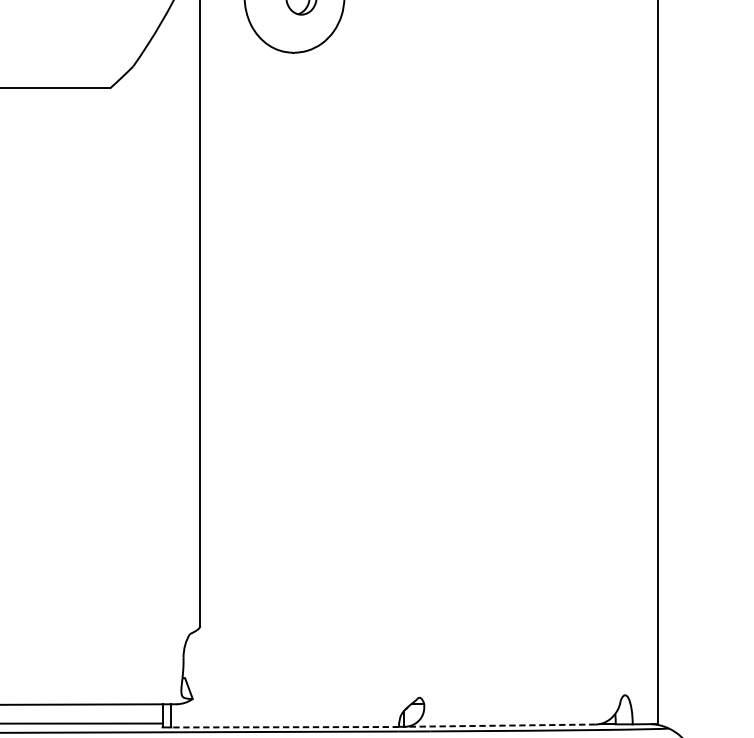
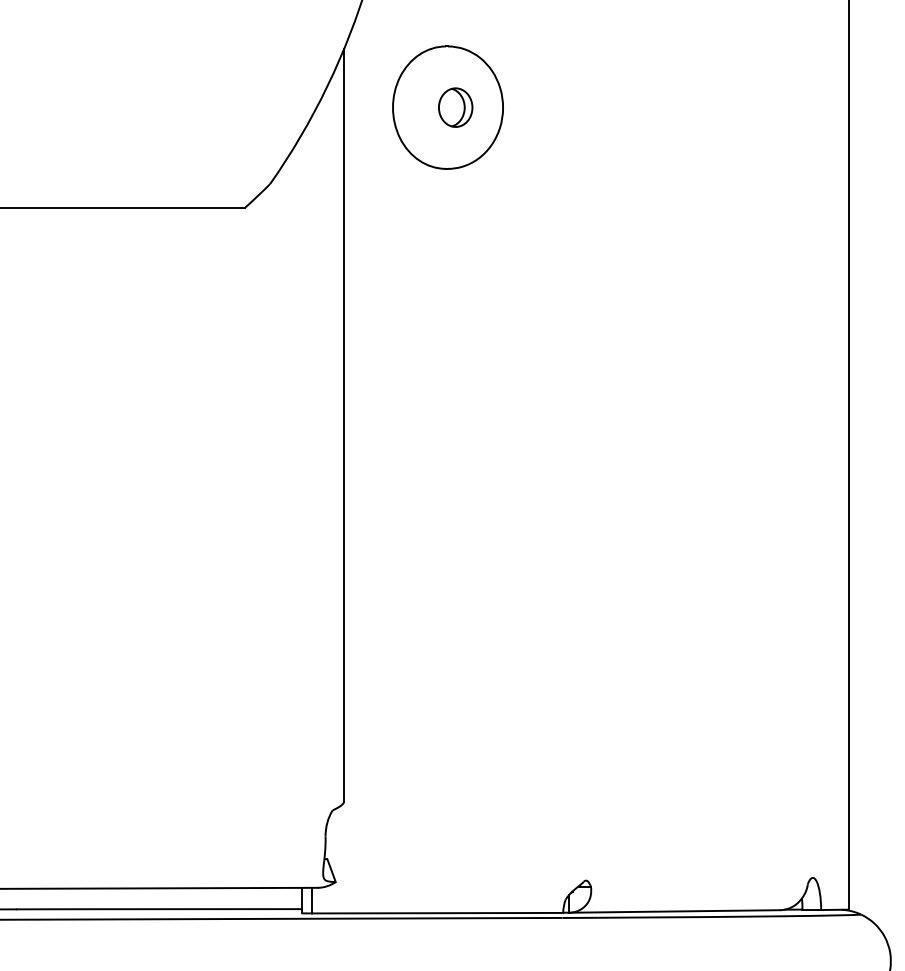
line: (499, 725) -> (674, 911), dashed -> solid
line: (284, 727) -> (437, 913), dashed -> solid

